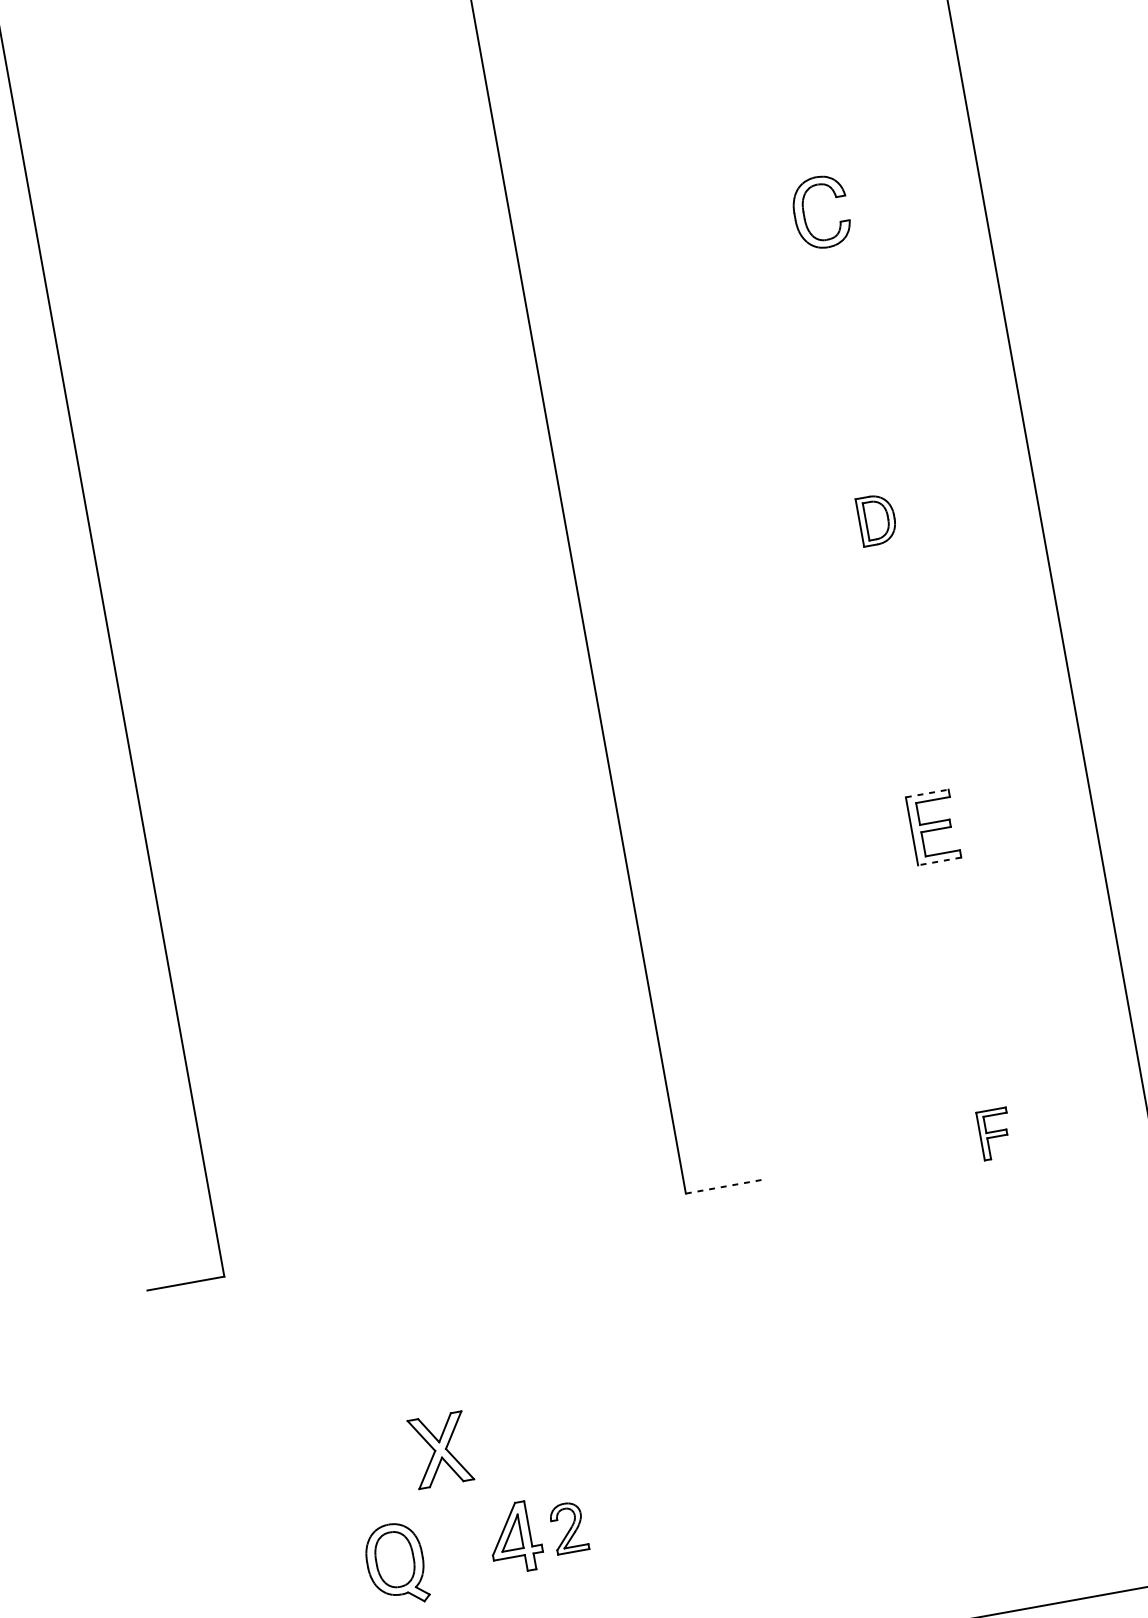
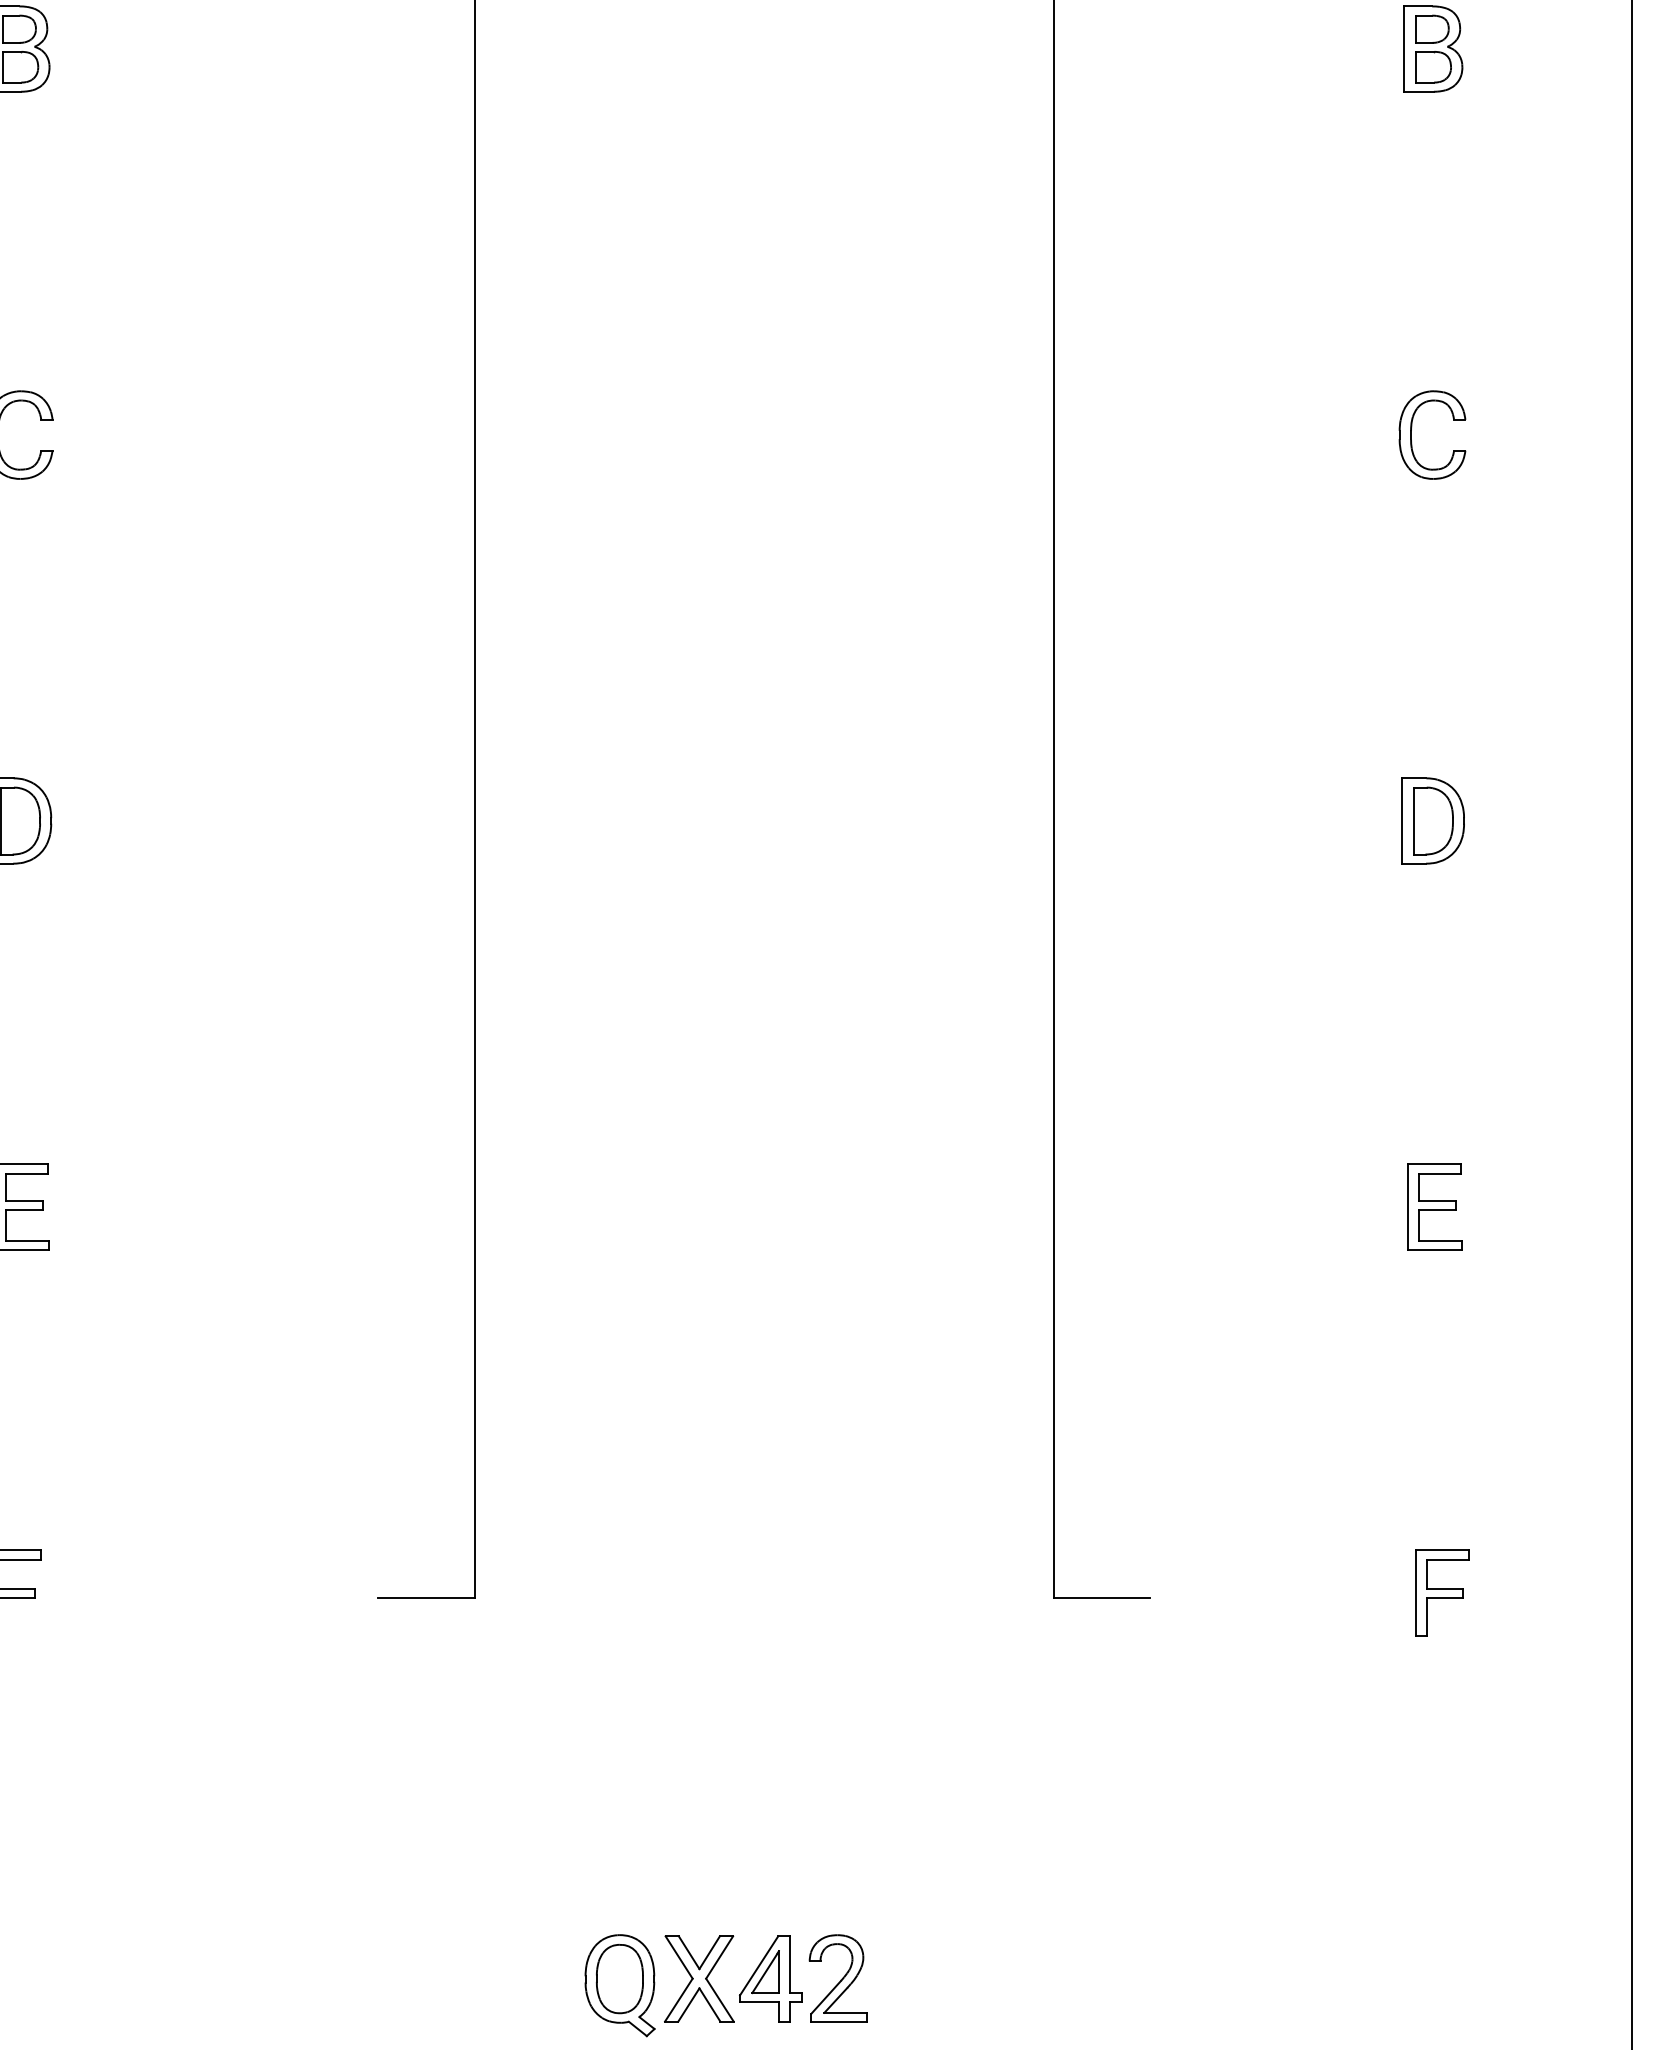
part: (876, 519) -> (1432, 820), size x1.43
line: (927, 793) -> (1434, 1164), dashed -> solid
line: (939, 861) -> (1434, 1249), dashed -> solid
part: (995, 1133) -> (1442, 1592), size x1.43
line: (724, 1186) -> (1102, 1597), dashed -> solid
part: (440, 1449) -> (699, 1978), moved
part: (568, 1528) -> (837, 1978), size x1.43

